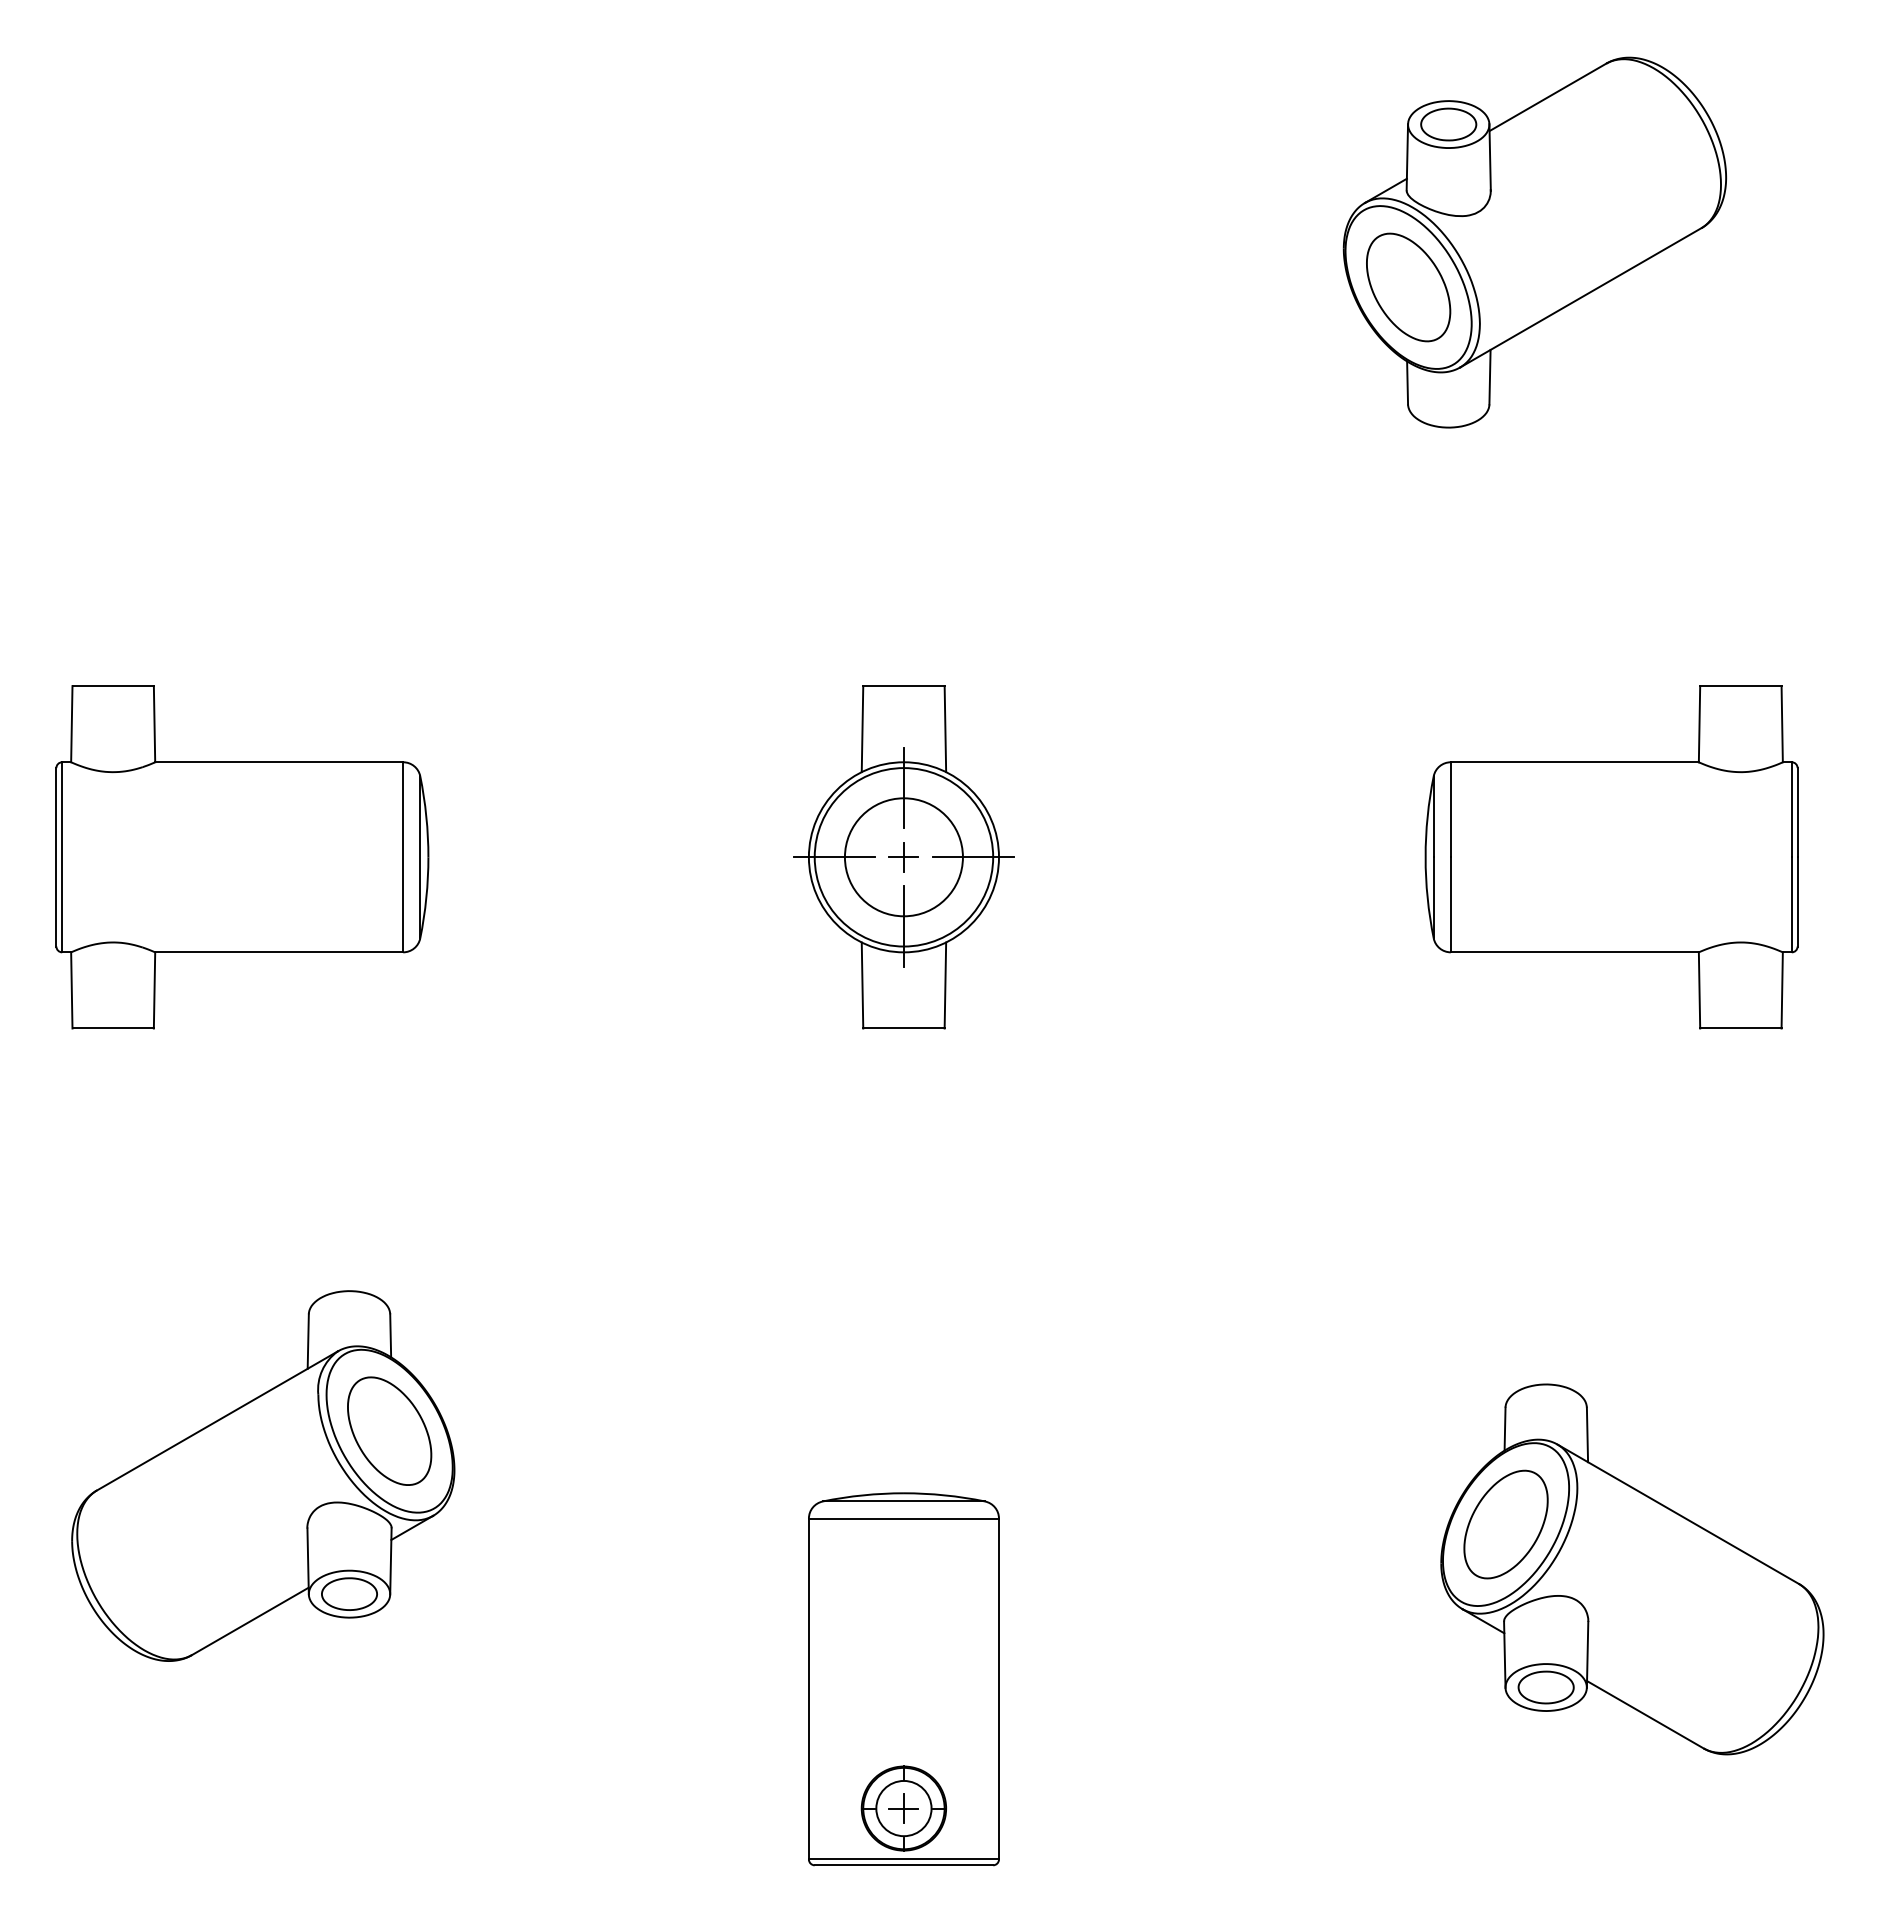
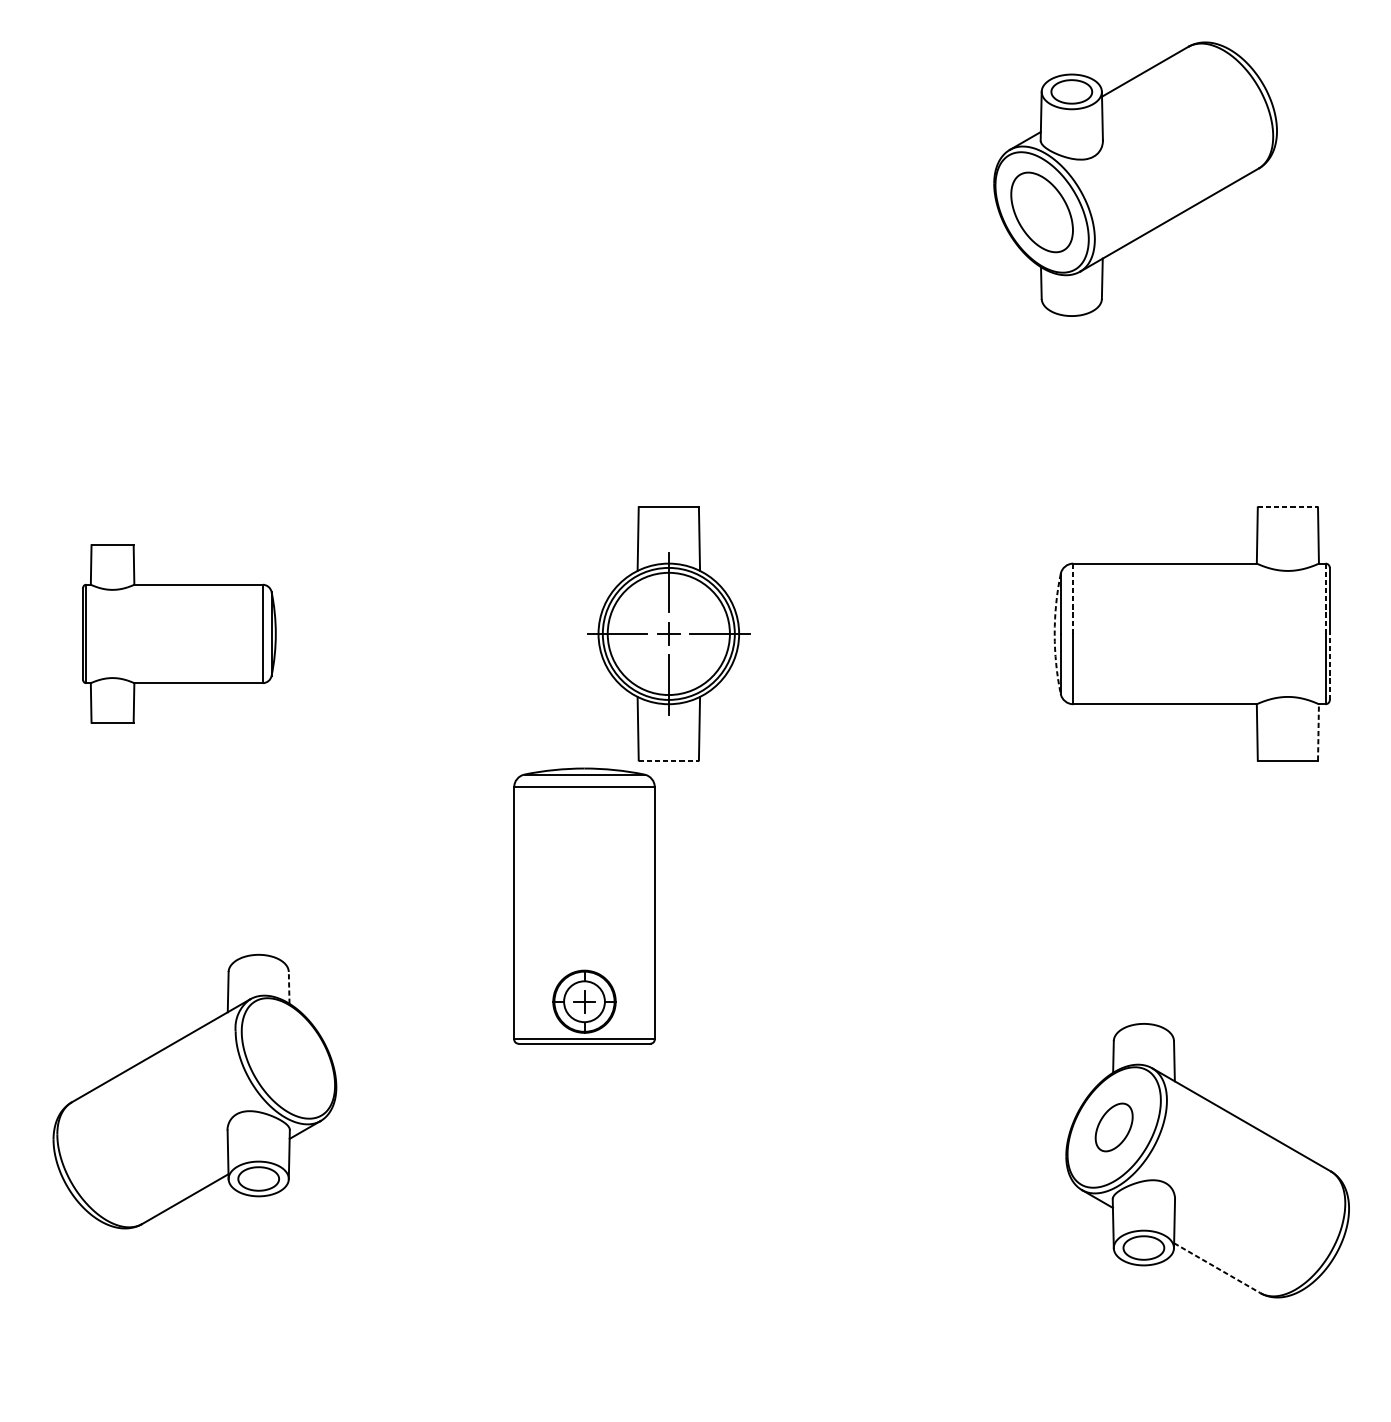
line: (1740, 686) -> (1287, 507), solid -> dashed
line: (1450, 809) -> (1073, 598), solid -> dashed
line: (1791, 809) -> (1325, 598), solid -> dashed
part: (242, 857) -> (179, 634), size x0.7
circle: (903, 857) -> (668, 634), size x1.4
arc: (1425, 857) -> (1054, 634), solid -> dashed
line: (1797, 901) -> (1329, 666), solid -> dashed
line: (1782, 989) -> (1318, 731), solid -> dashed
line: (903, 1028) -> (668, 760), solid -> dashed
line: (390, 1335) -> (289, 987), solid -> dashed
part: (389, 1430) -> (288, 1057), removed
part: (1505, 1524) -> (1113, 1127), size x0.6
part: (903, 1679) -> (584, 906), moved
line: (1645, 1715) -> (1217, 1268), solid -> dashed

